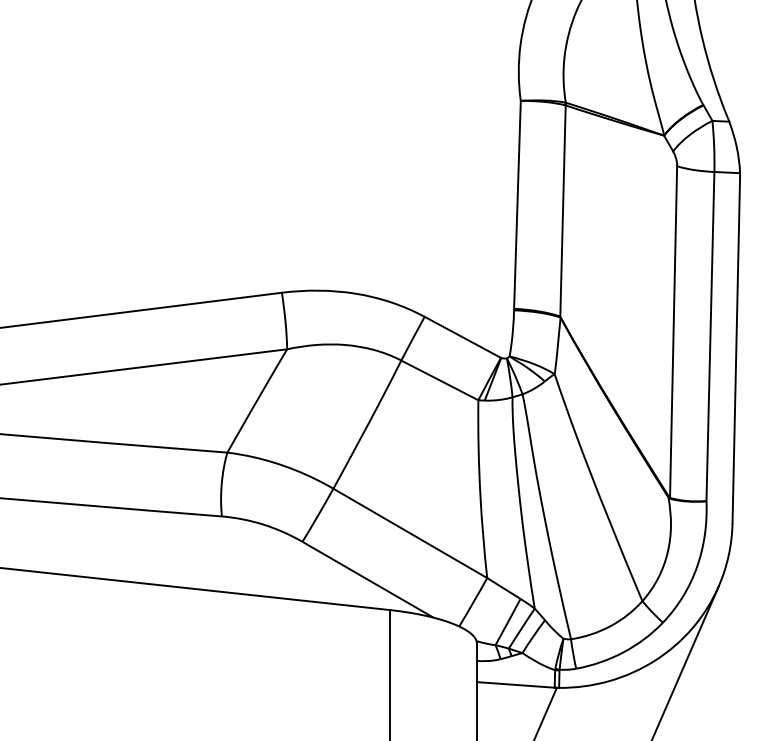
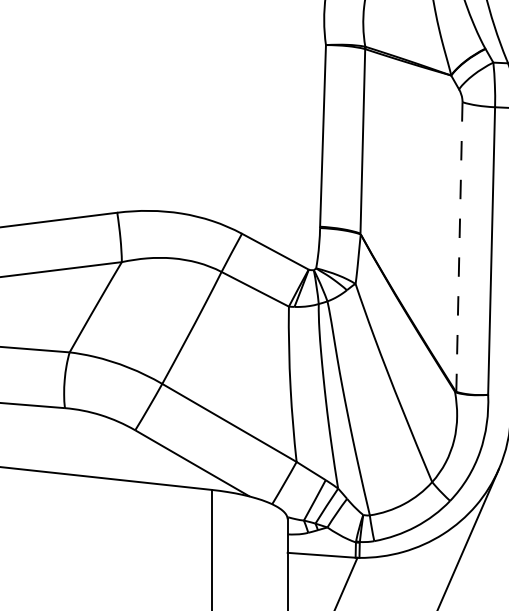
line: (673, 332) -> (459, 247), solid -> dashed

